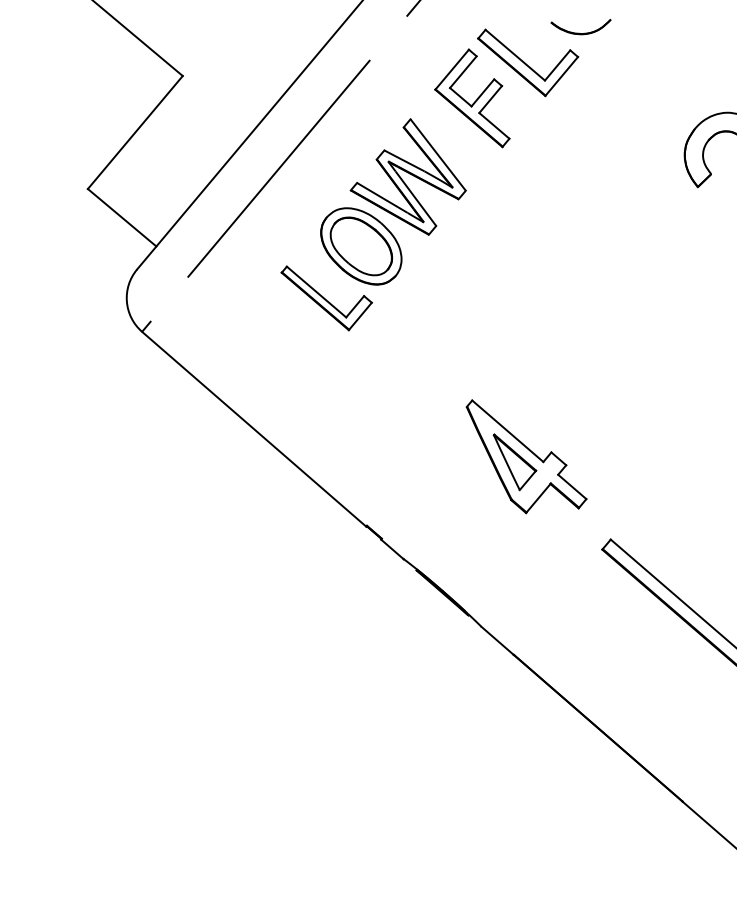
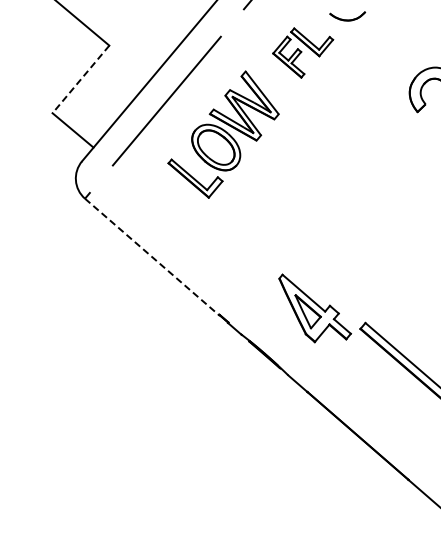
part: (505, 87) -> (302, 52), size x0.7
line: (134, 132) -> (80, 79), solid -> dashed
line: (254, 430) -> (152, 257), solid -> dashed
part: (525, 456) -> (314, 308), moved

